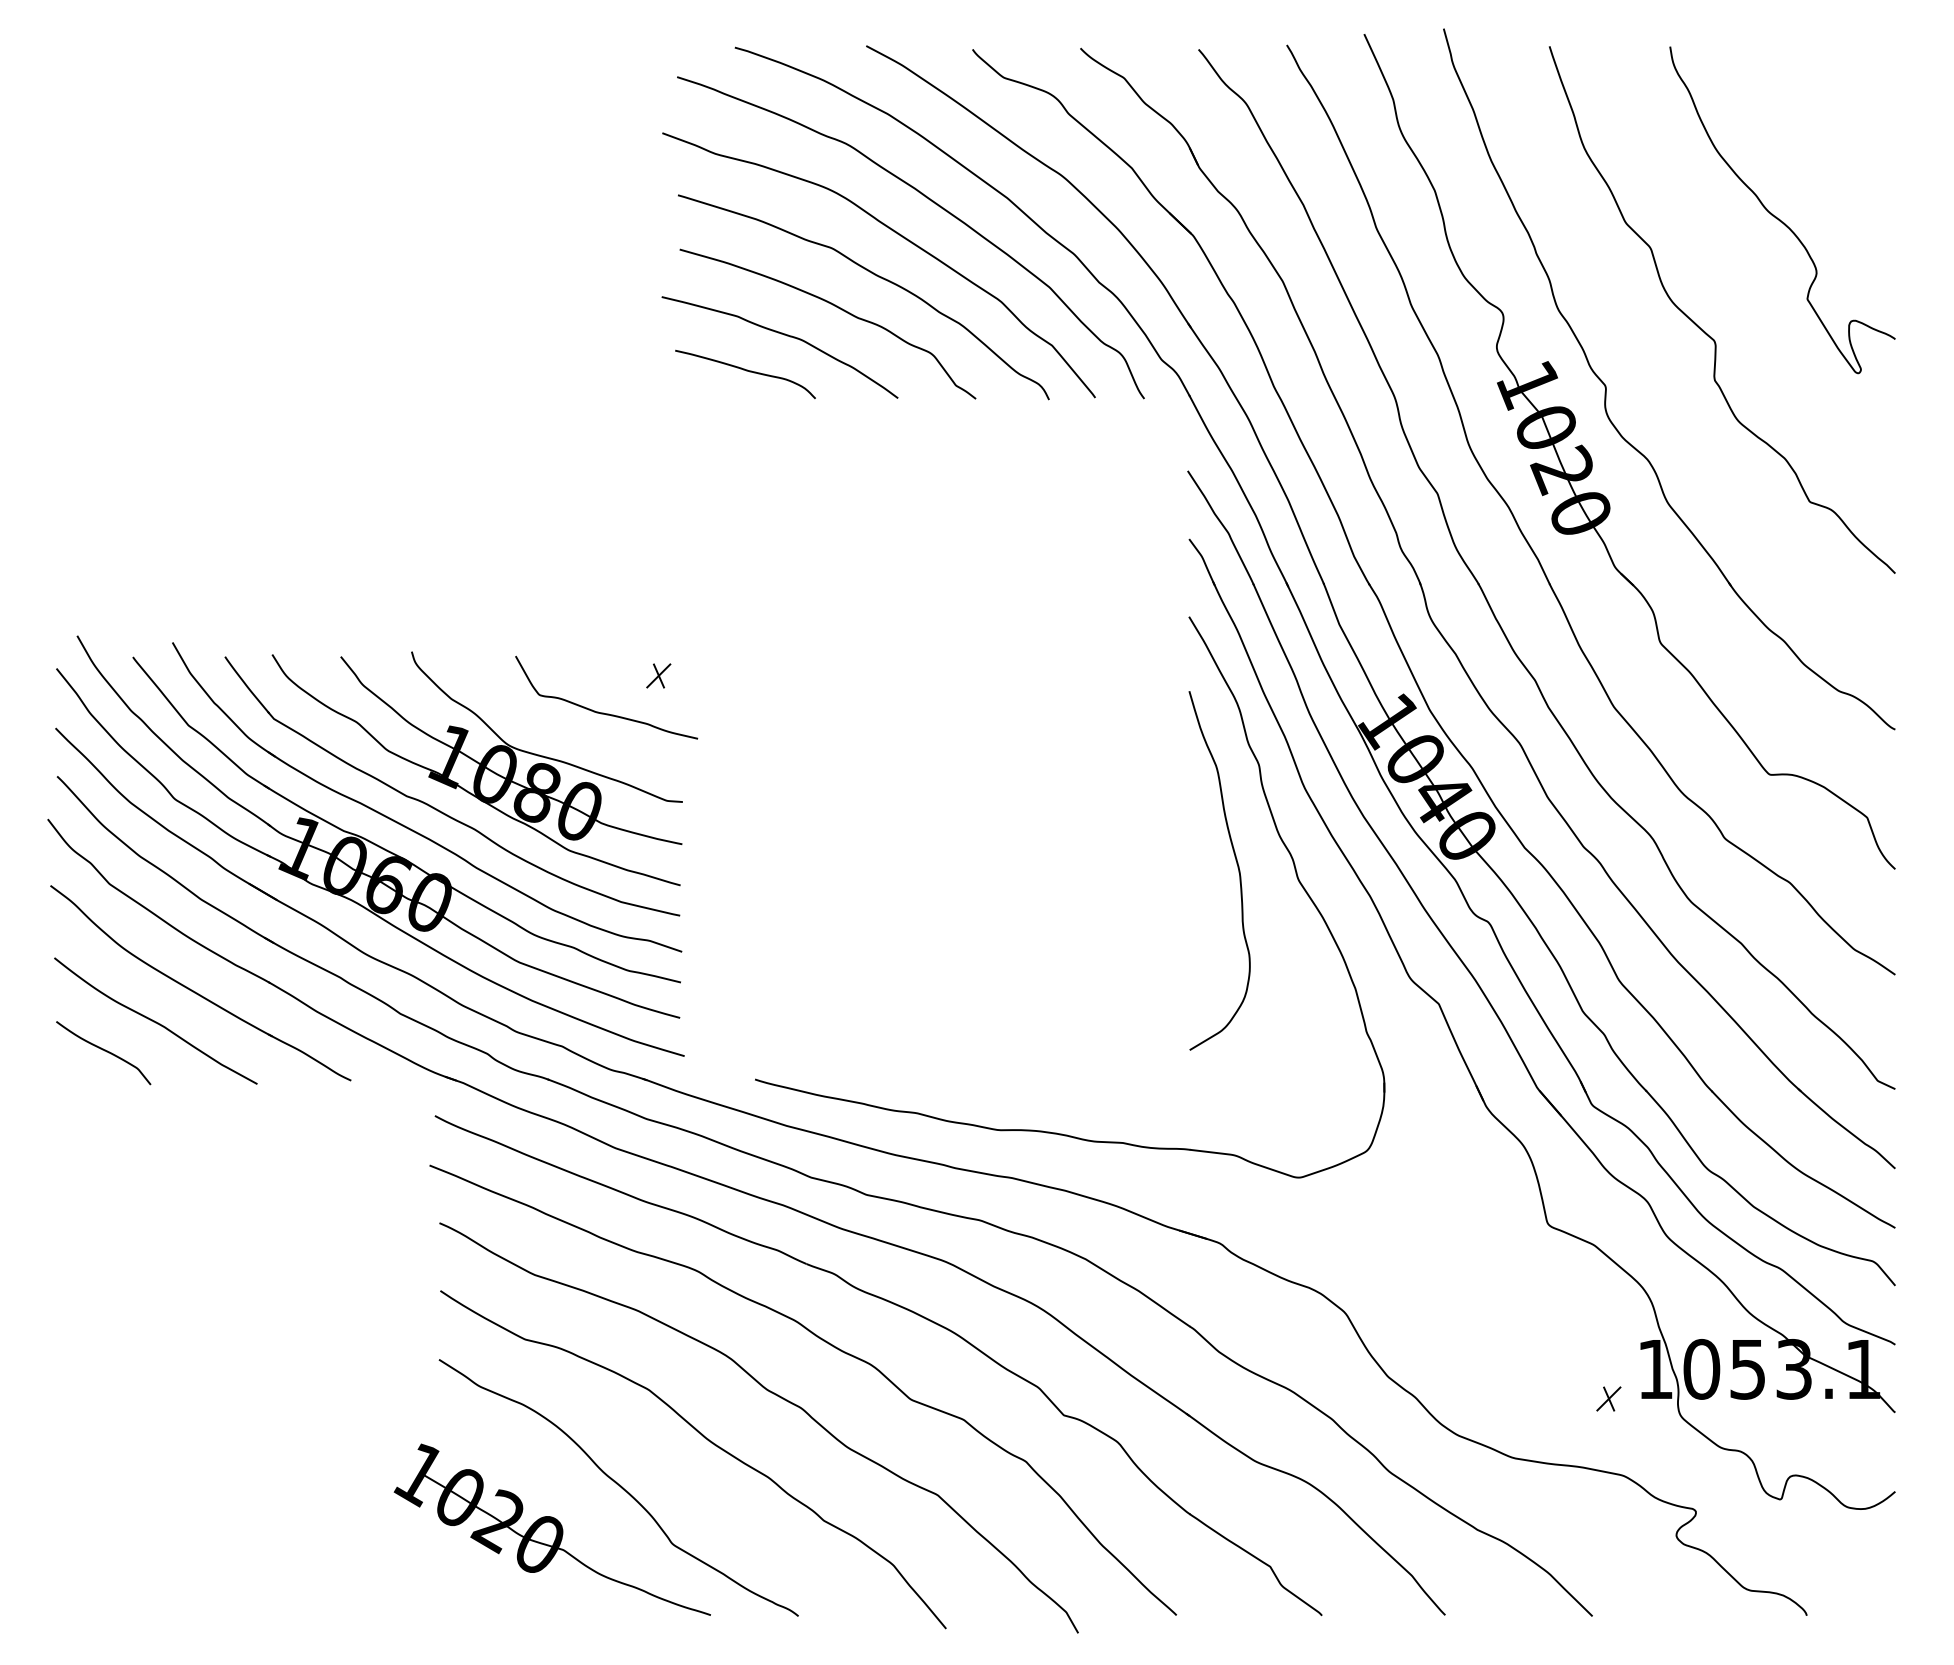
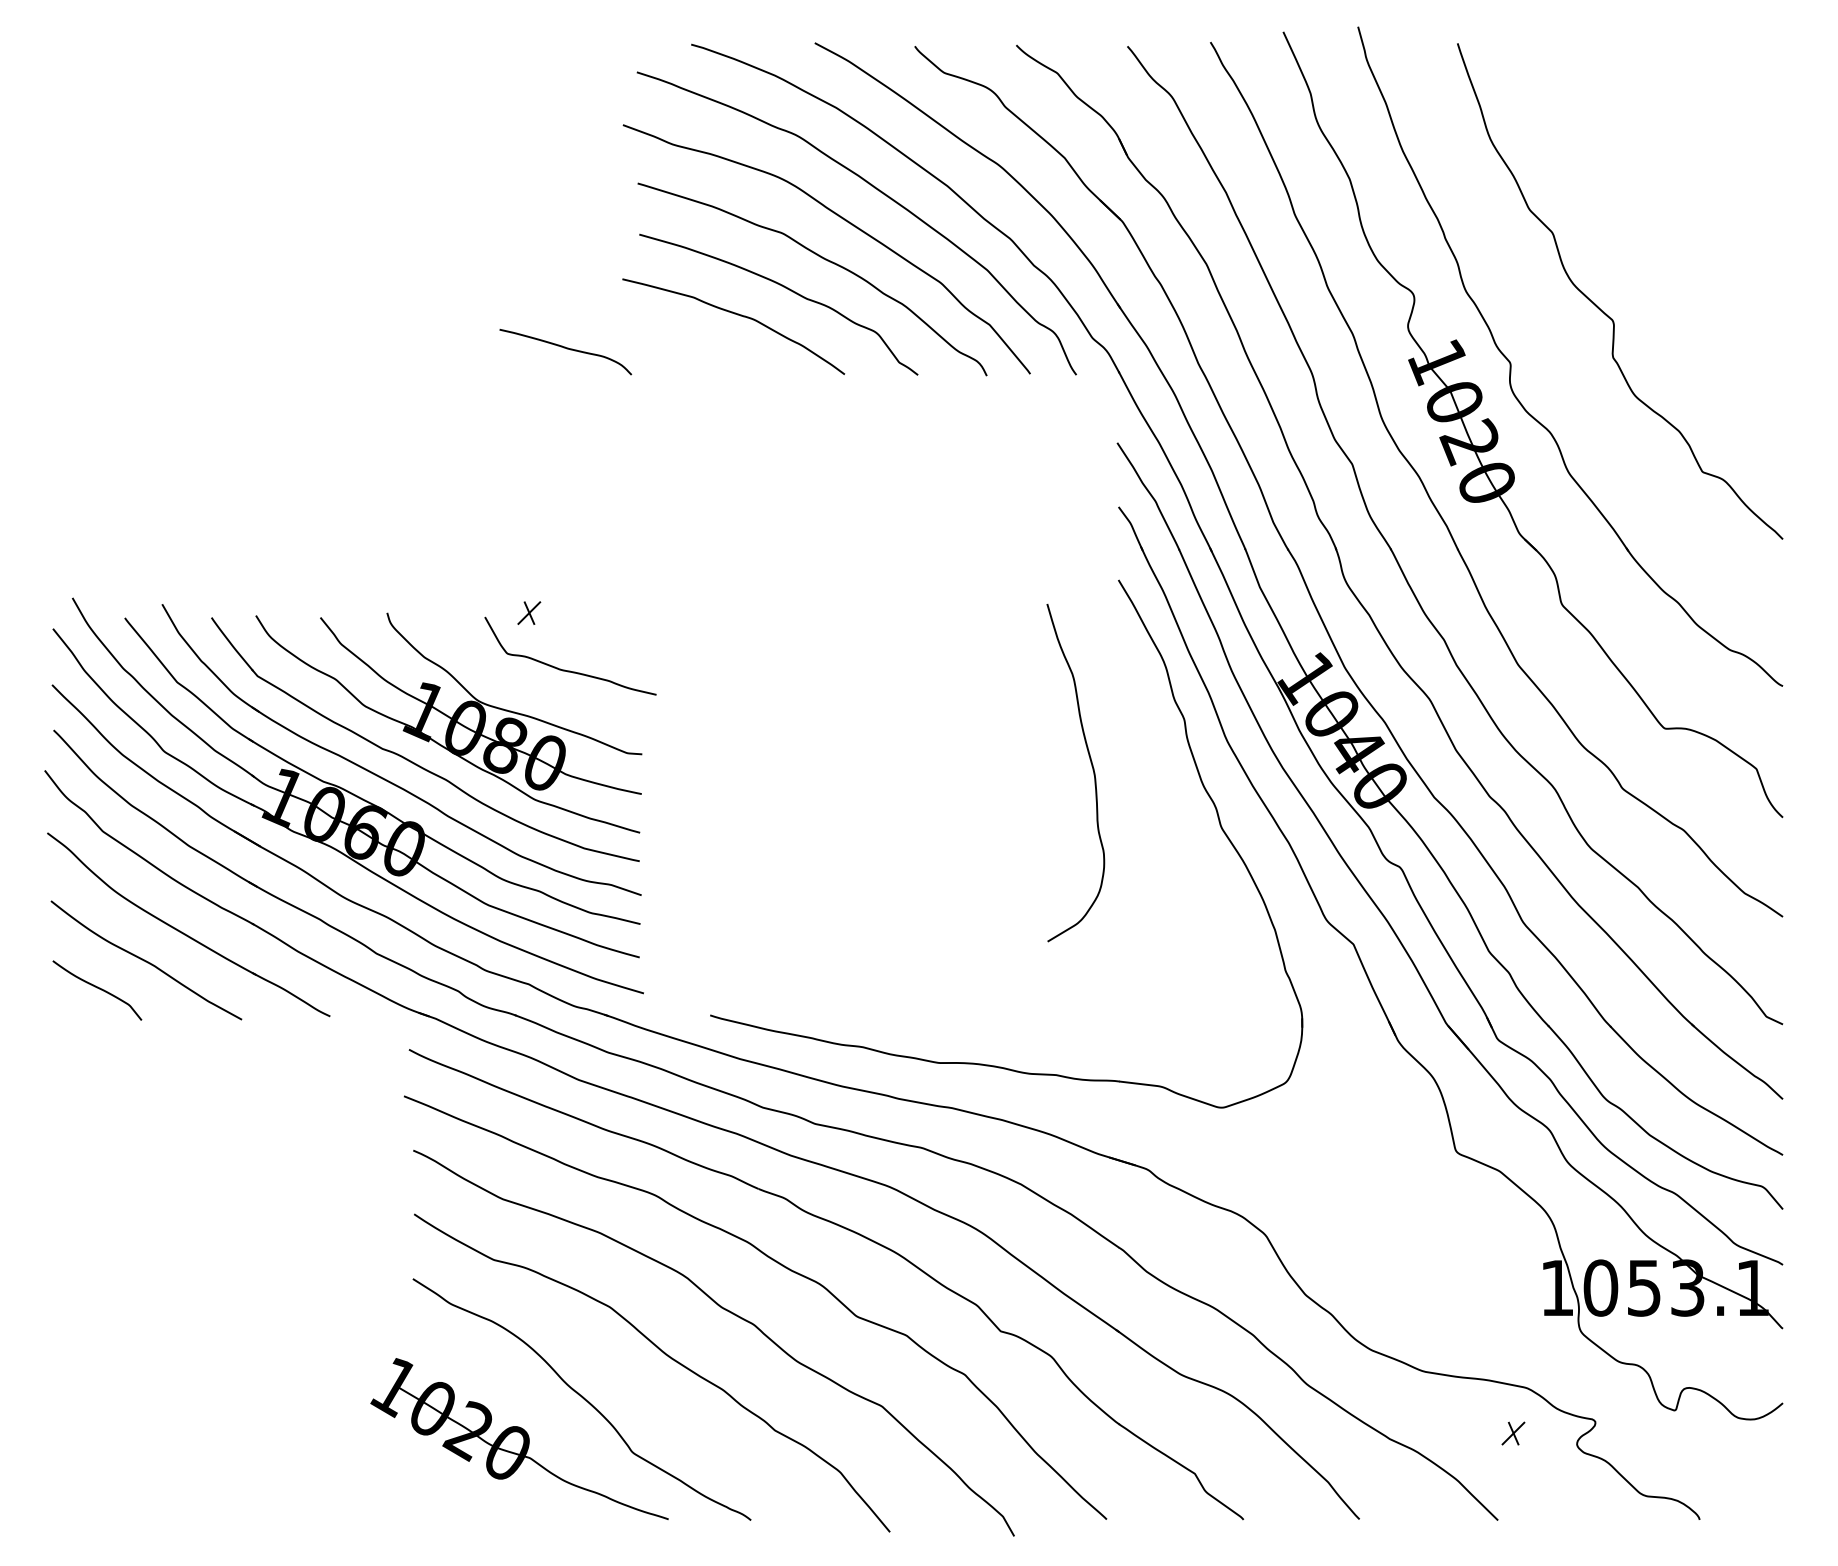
curve: (1776, 216) -> (1671, 203), removed
curve: (746, 371) -> (566, 349), moved
part: (658, 675) -> (529, 612), moved
curve: (1236, 864) -> (1091, 767), moved
part: (1608, 1398) -> (1513, 1433), moved

